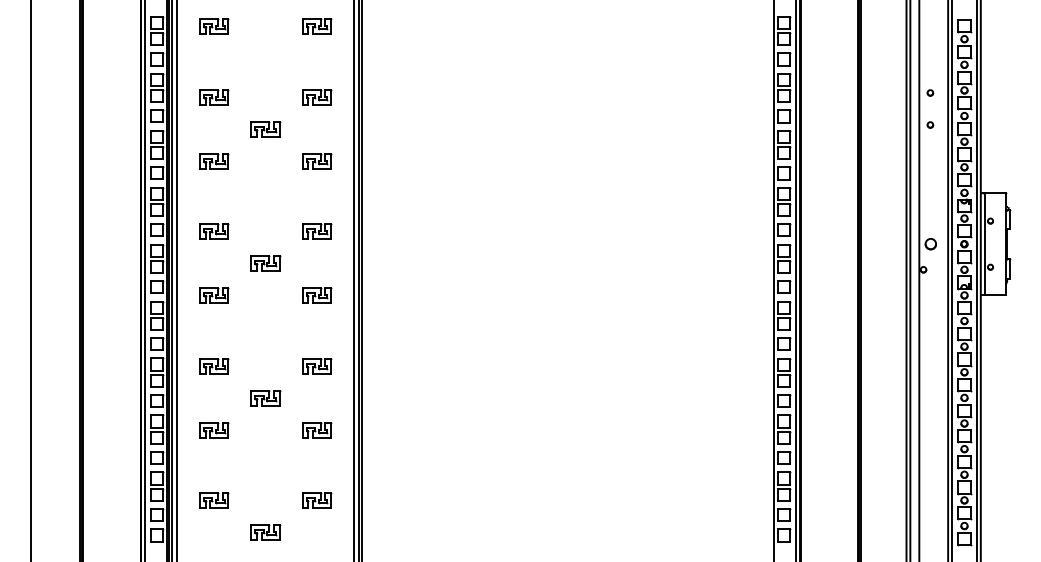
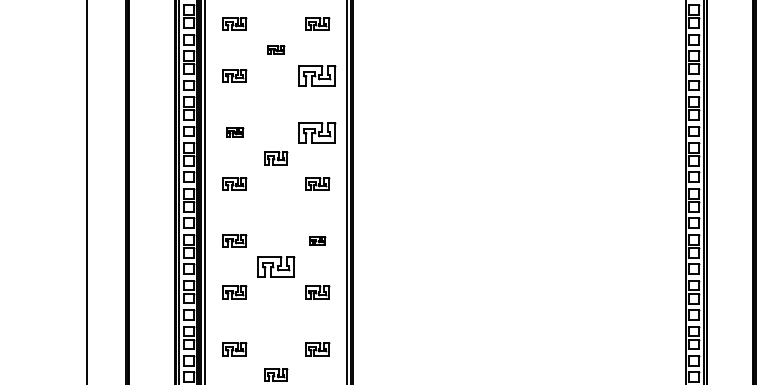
part: (265, 129) -> (275, 50), size x0.7
part: (317, 161) -> (317, 75), size x1.6
part: (214, 231) -> (234, 132), size x0.7
part: (317, 231) -> (317, 132), size x1.6
part: (317, 366) -> (317, 241), size x0.7
part: (265, 398) -> (275, 266), size x1.6

